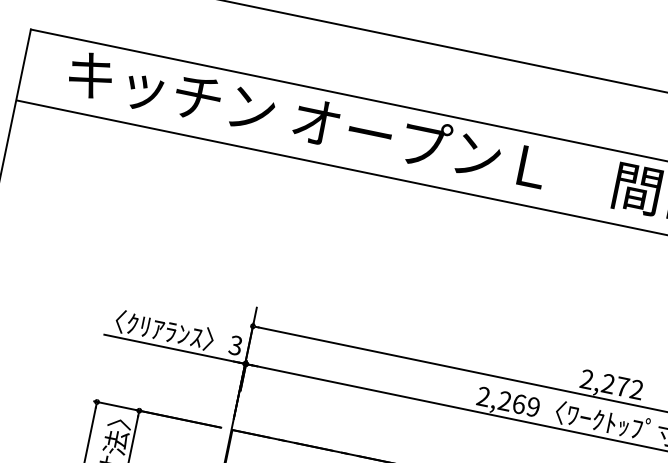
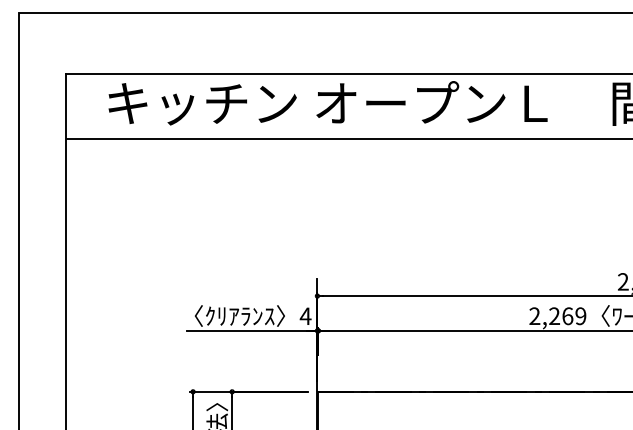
text: (235, 345) -> (305, 316), 3 -> 4

